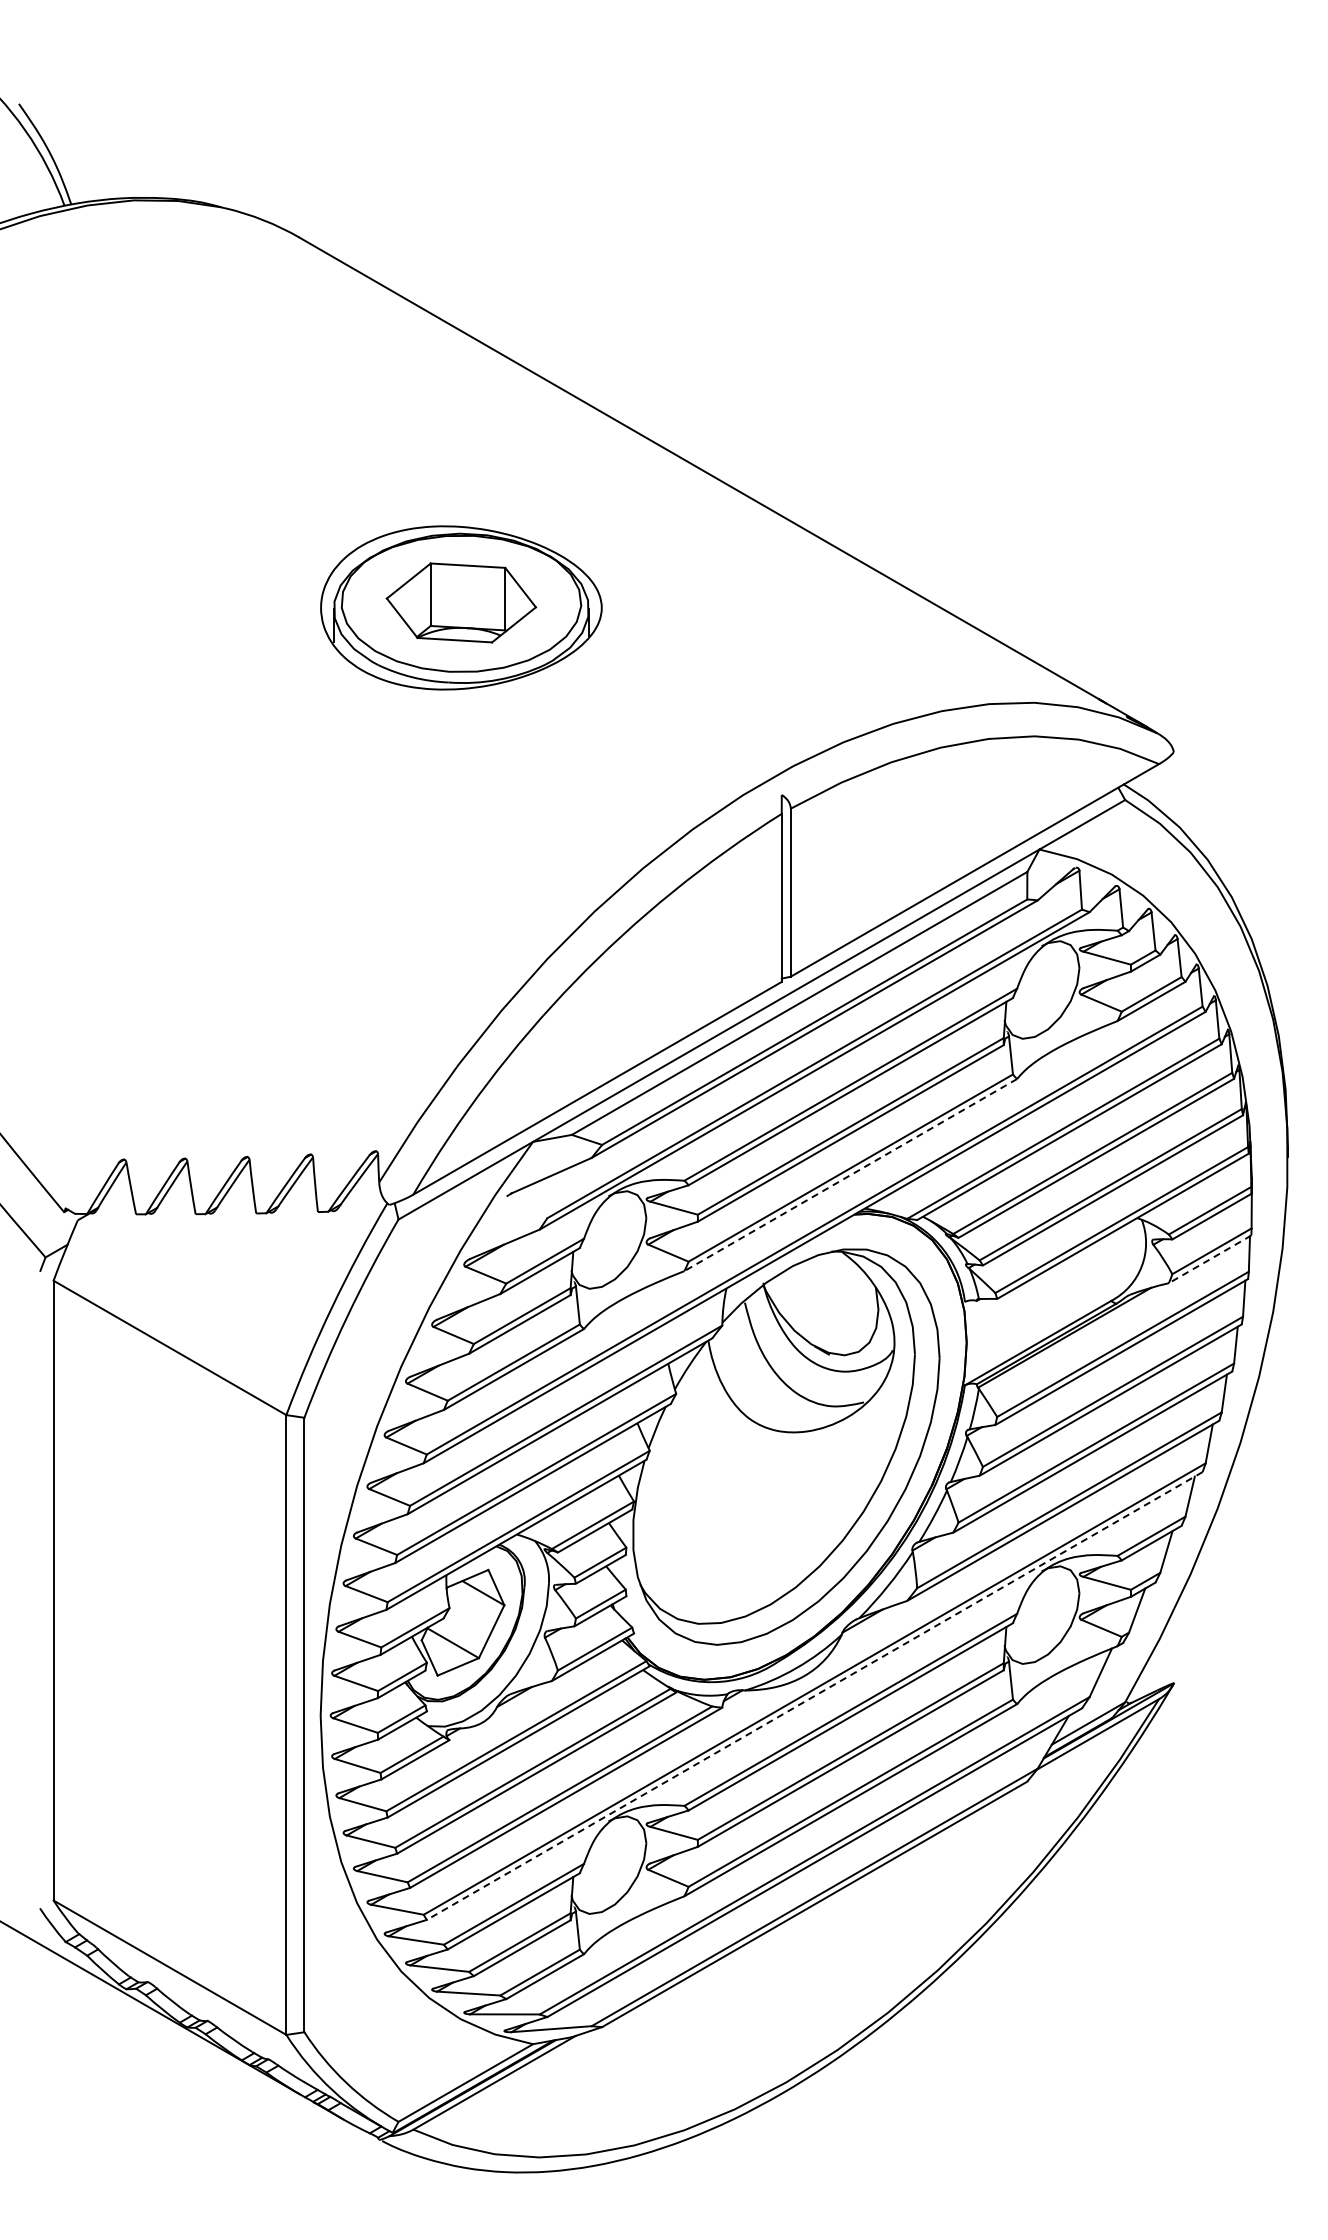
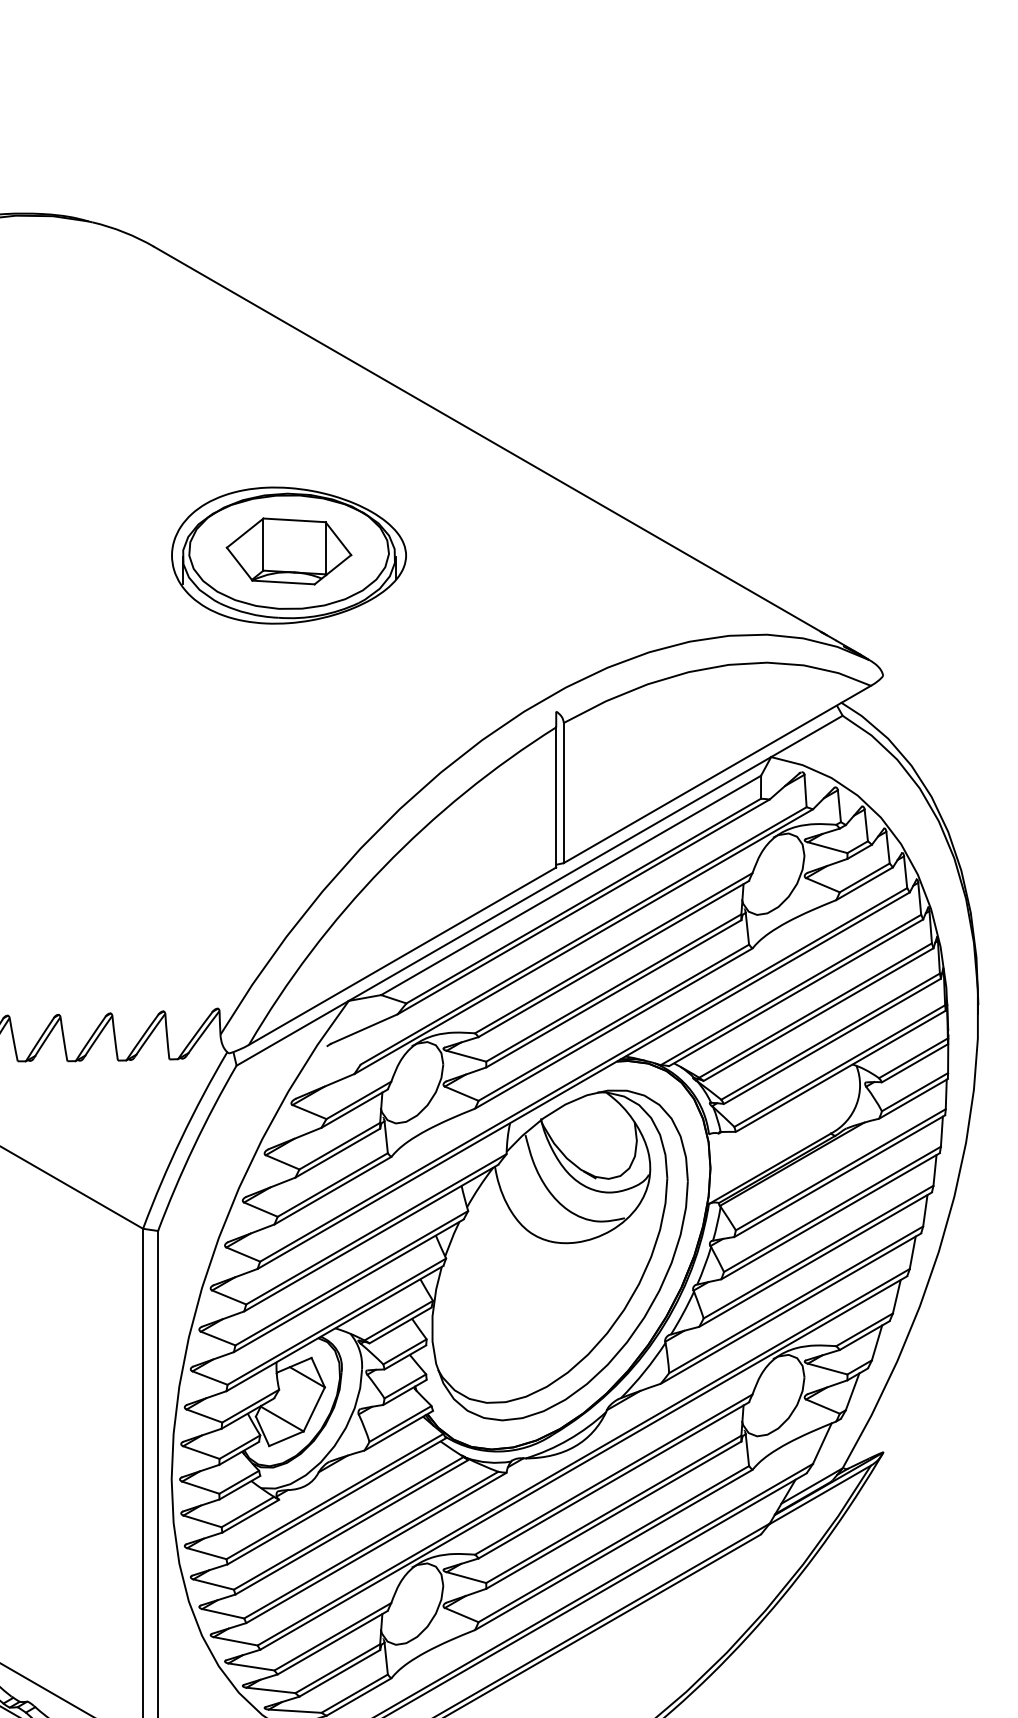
line: (850, 1175) -> (613, 1028), dashed -> solid
line: (1210, 1259) -> (913, 1099), dashed -> solid
line: (814, 1696) -> (583, 1463), dashed -> solid

